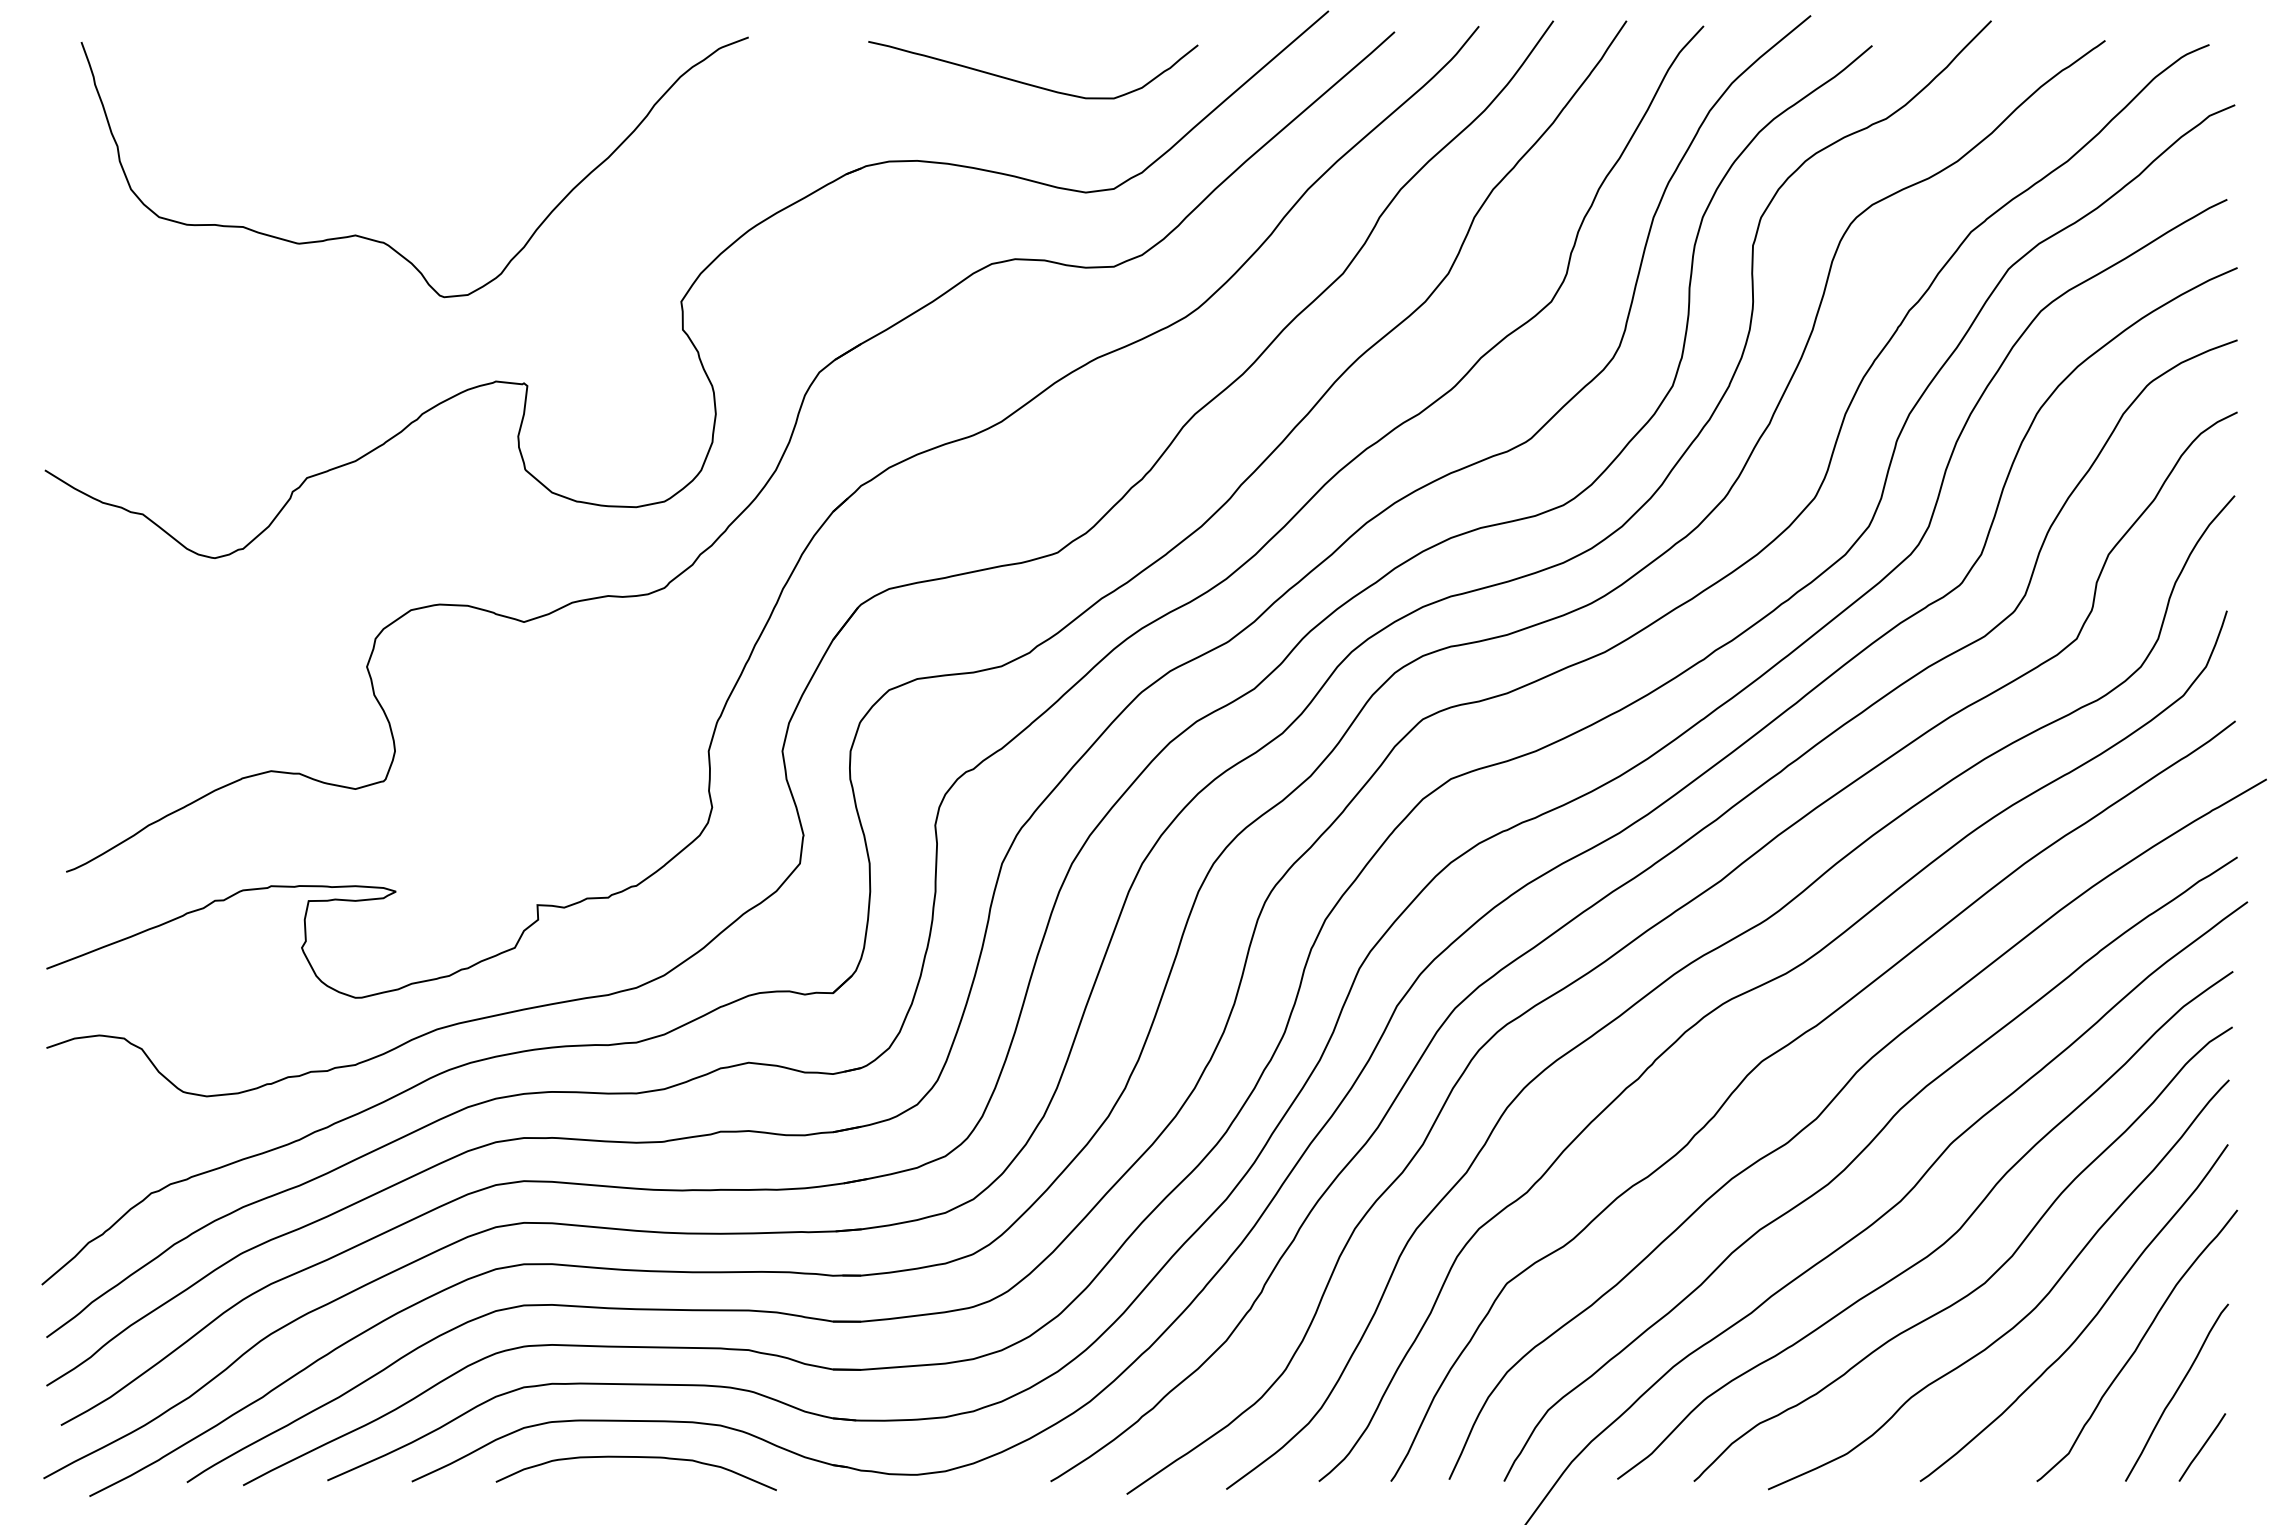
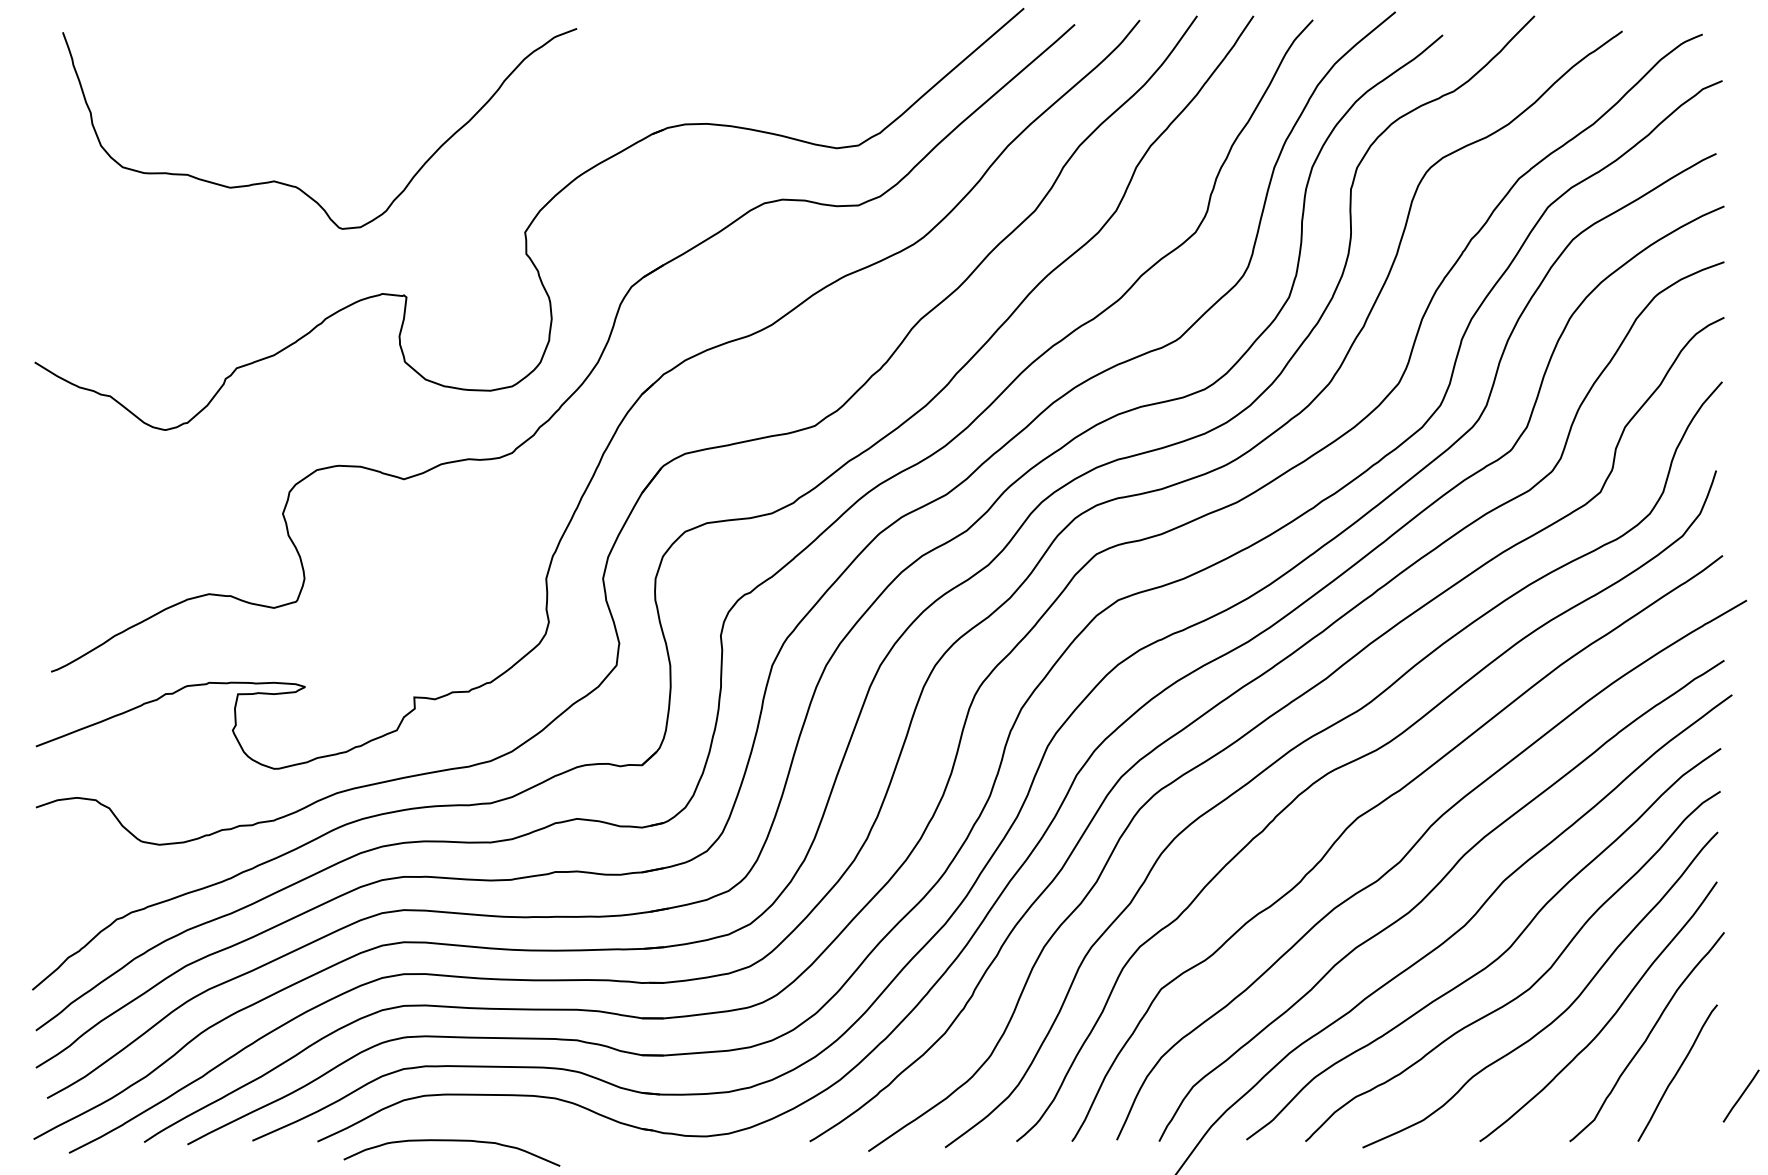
curve: (1029, 83) -> (793, 64), removed
line: (2202, 1447) -> (1741, 1096), moved
curve: (635, 1457) -> (451, 1140), moved

